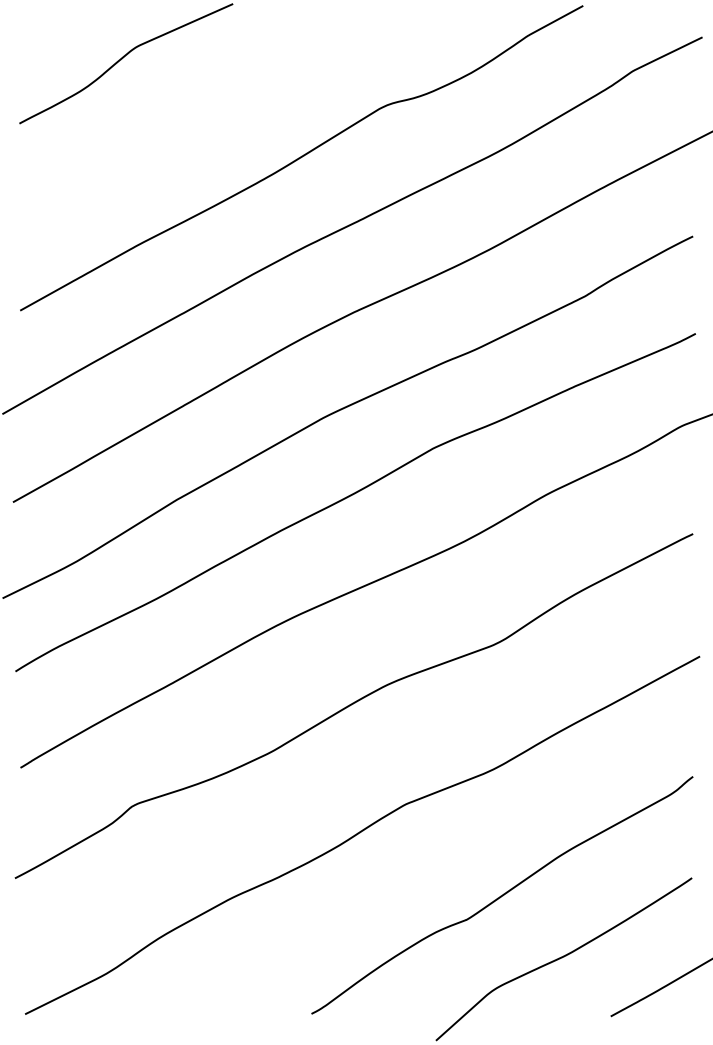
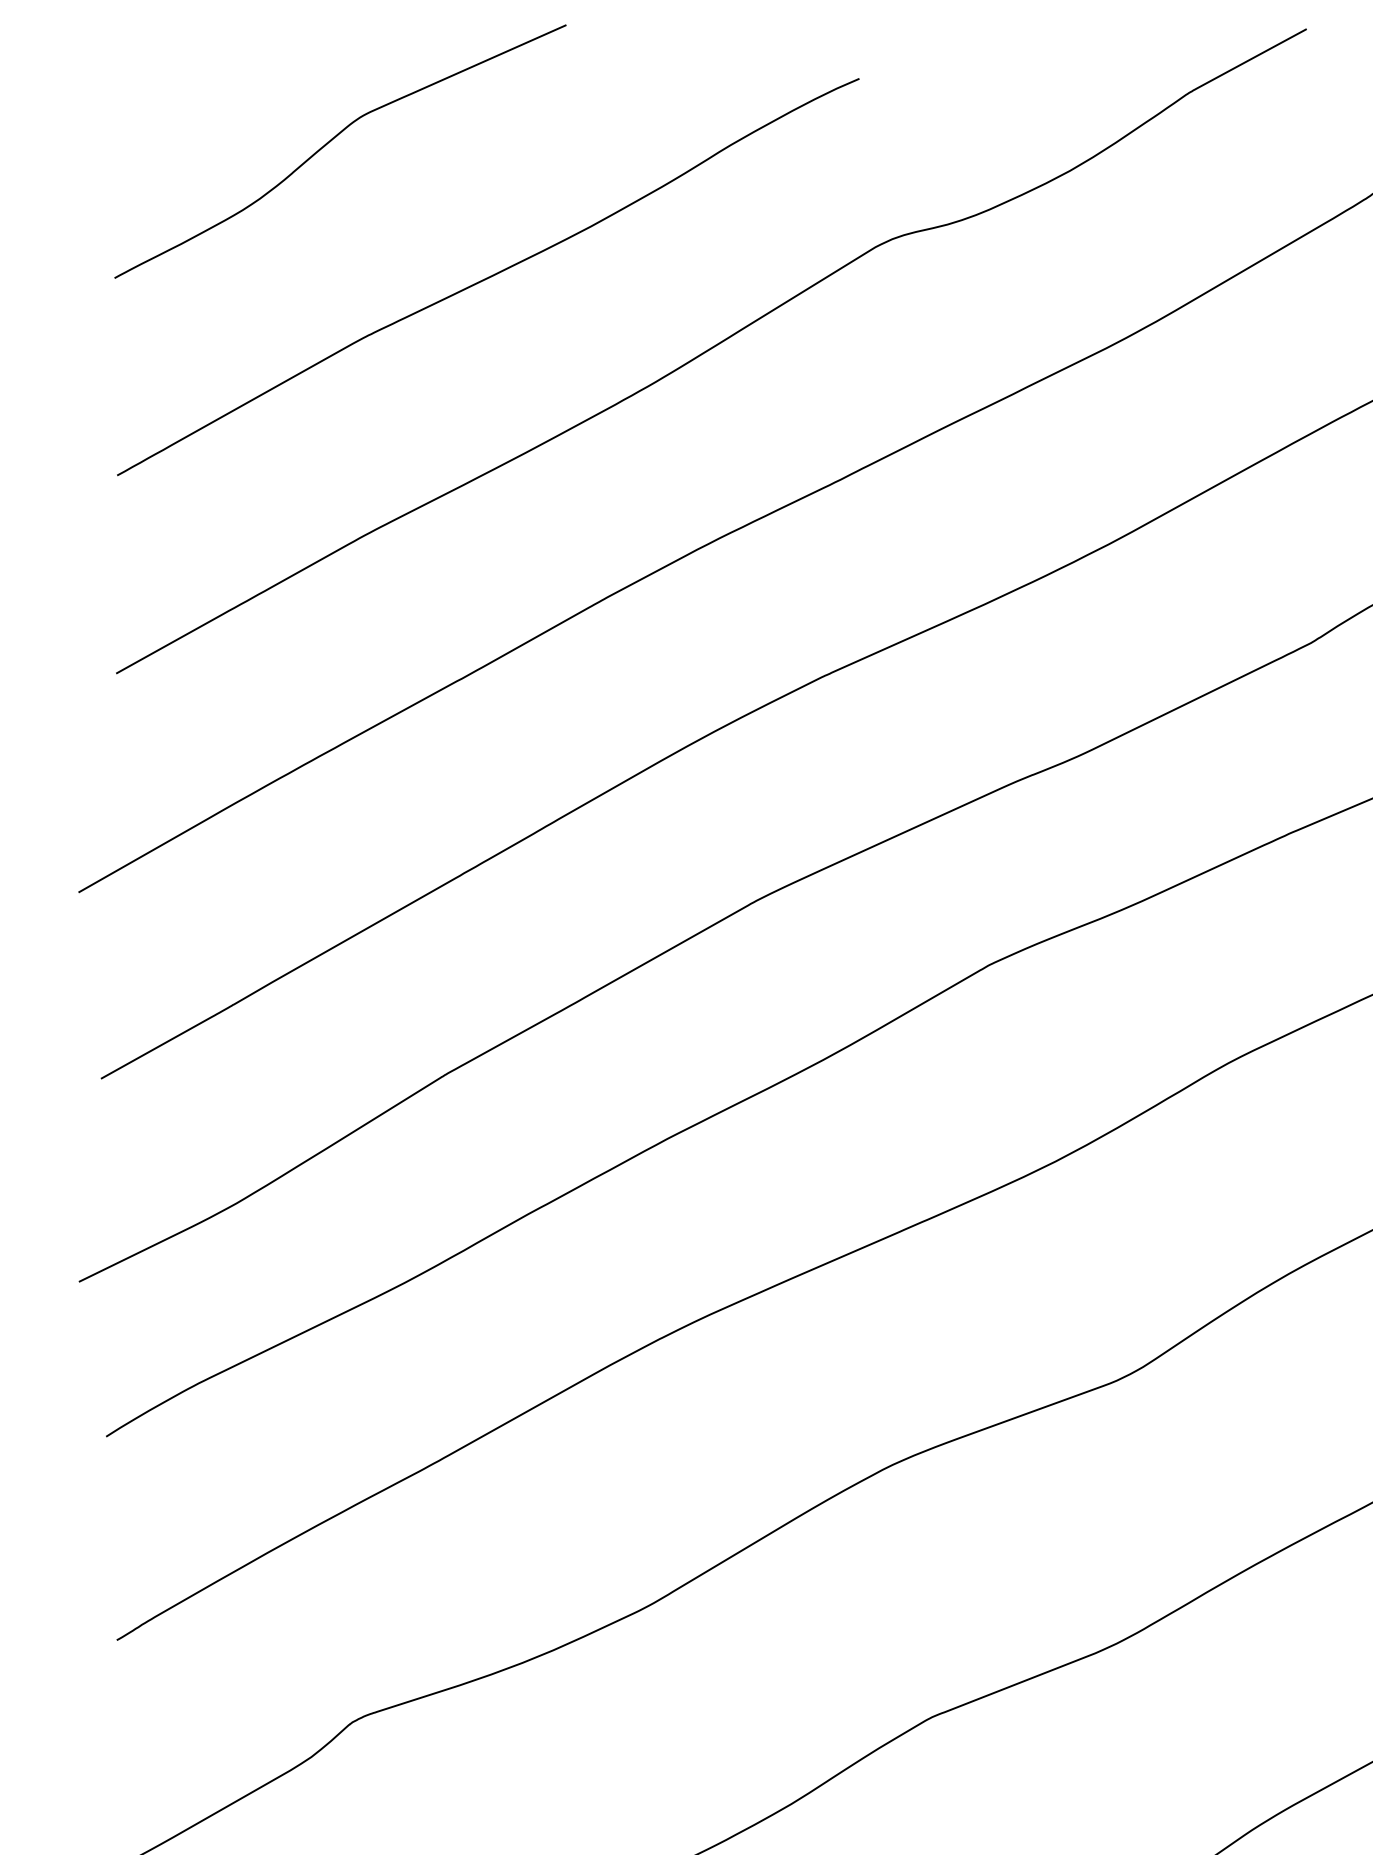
curve: (195, 122) -> (486, 275), added

